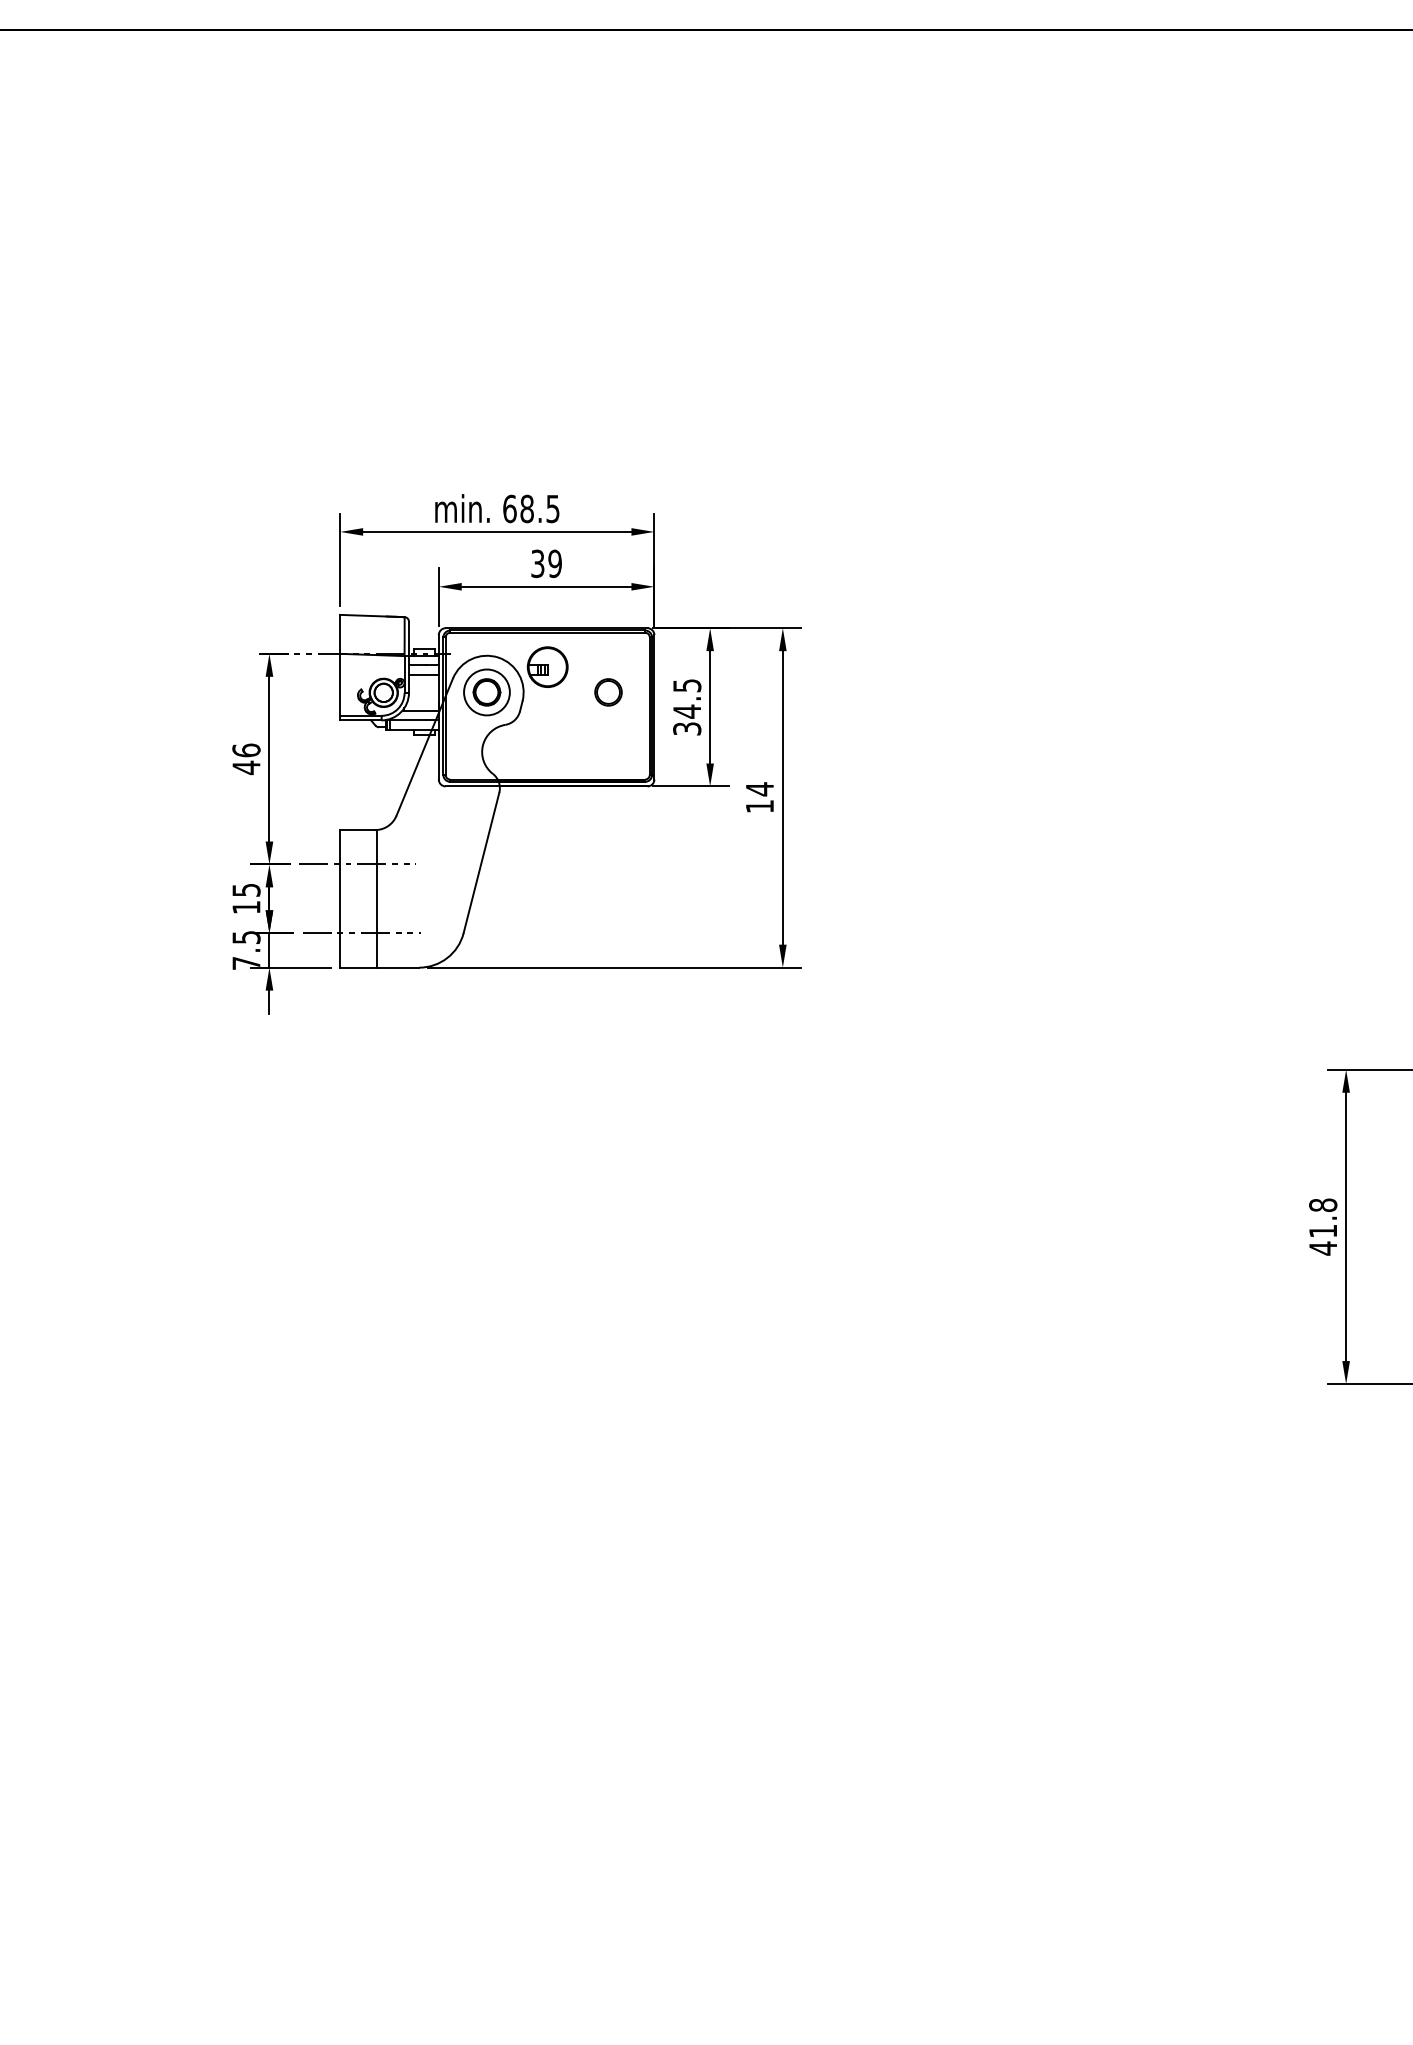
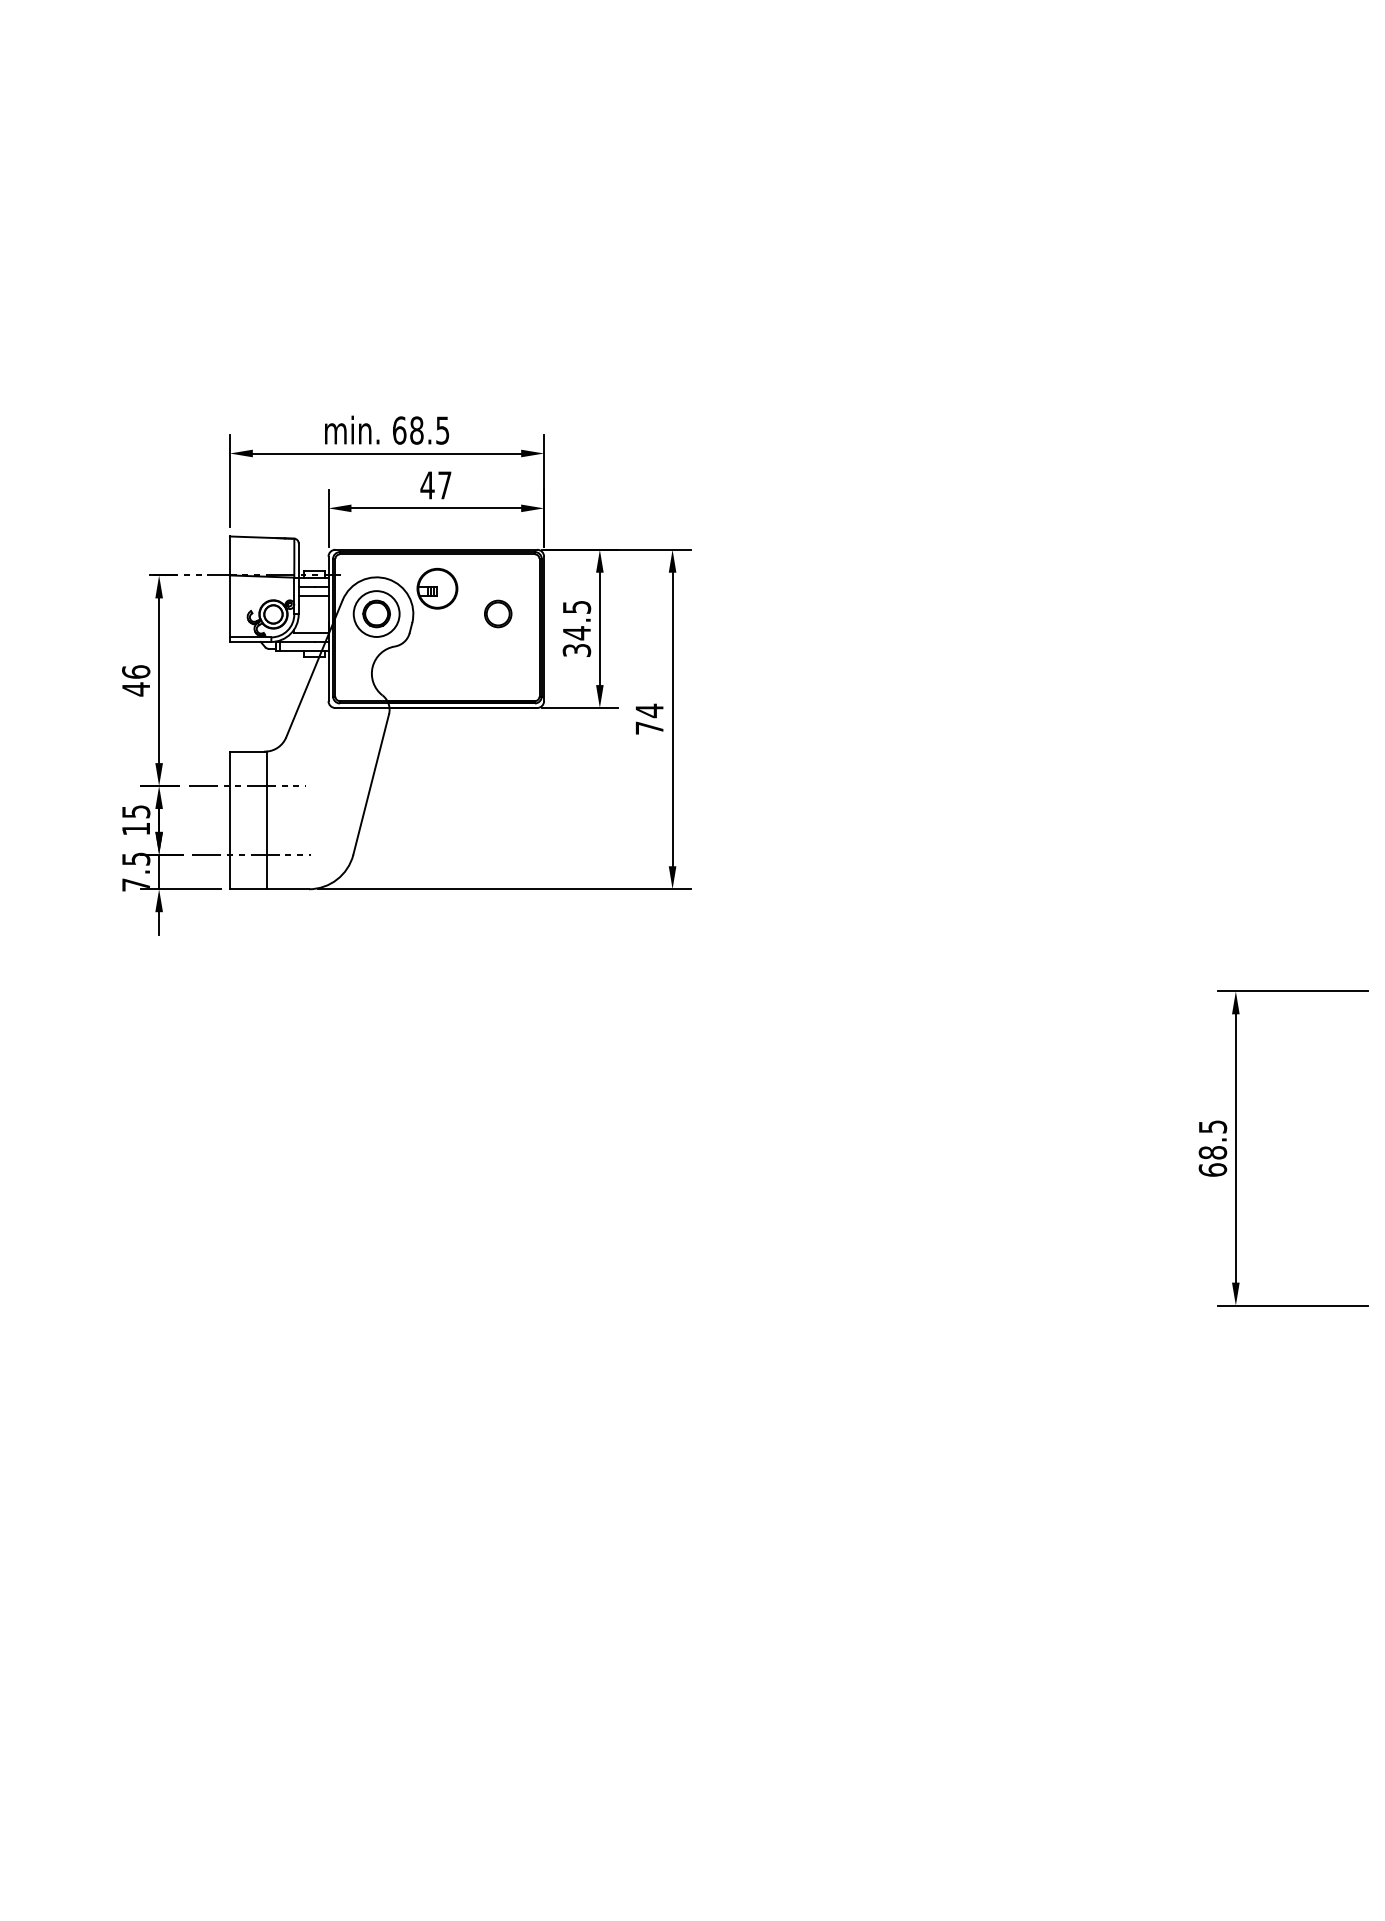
text: (545, 563) -> (435, 485), 39 -> 47
text: (759, 806) -> (649, 728), 14 -> 74
text: (1323, 1226) -> (1213, 1148), 41.8 -> 68.5

